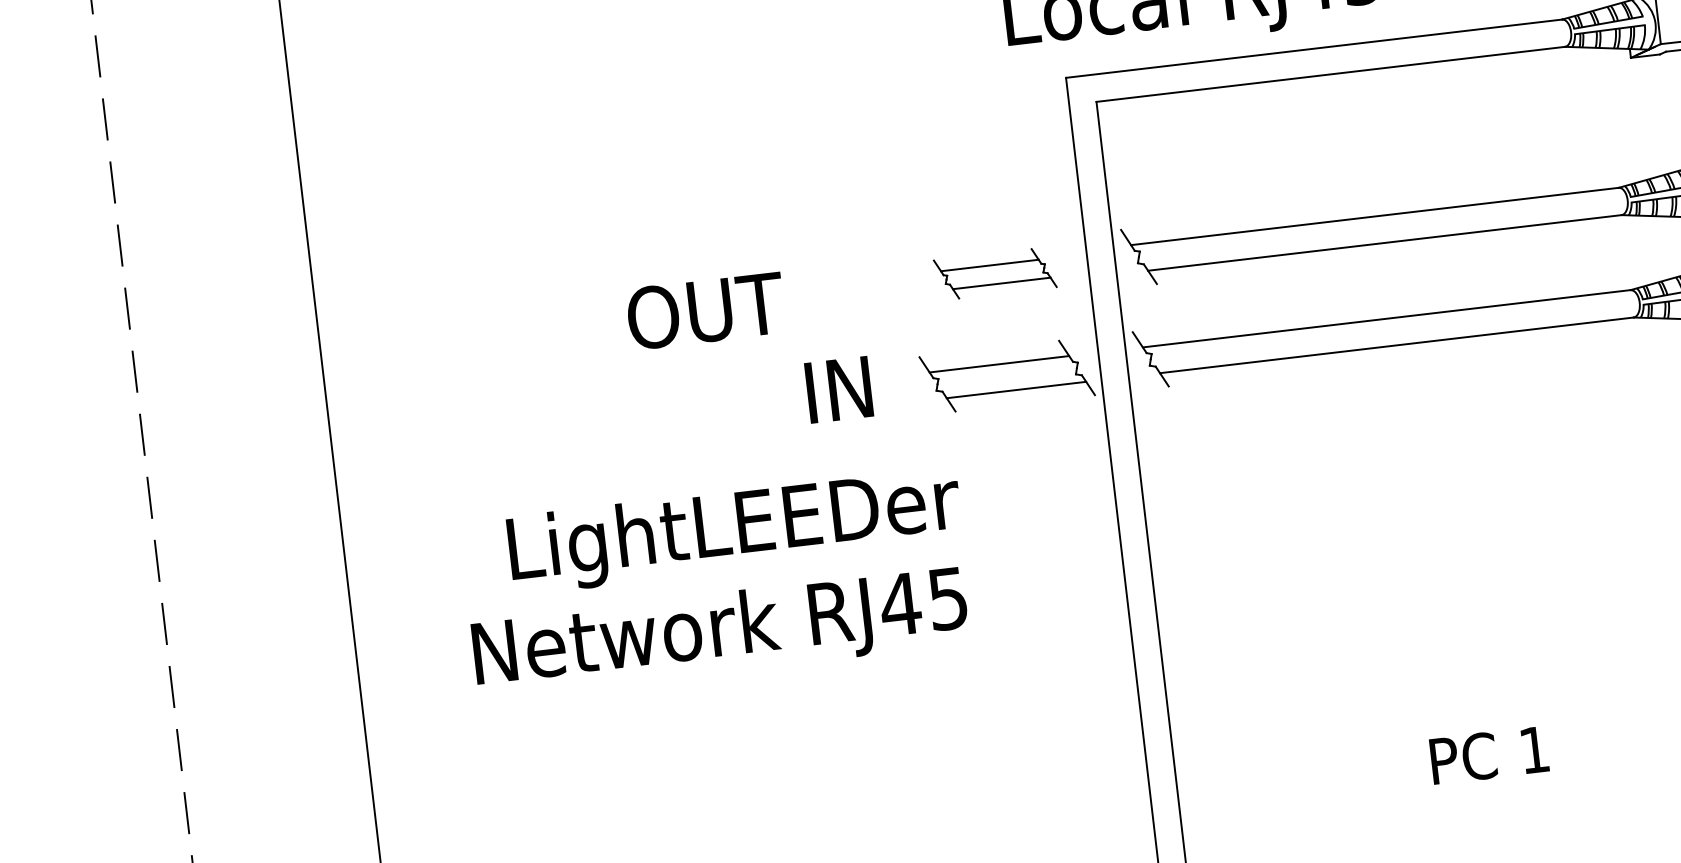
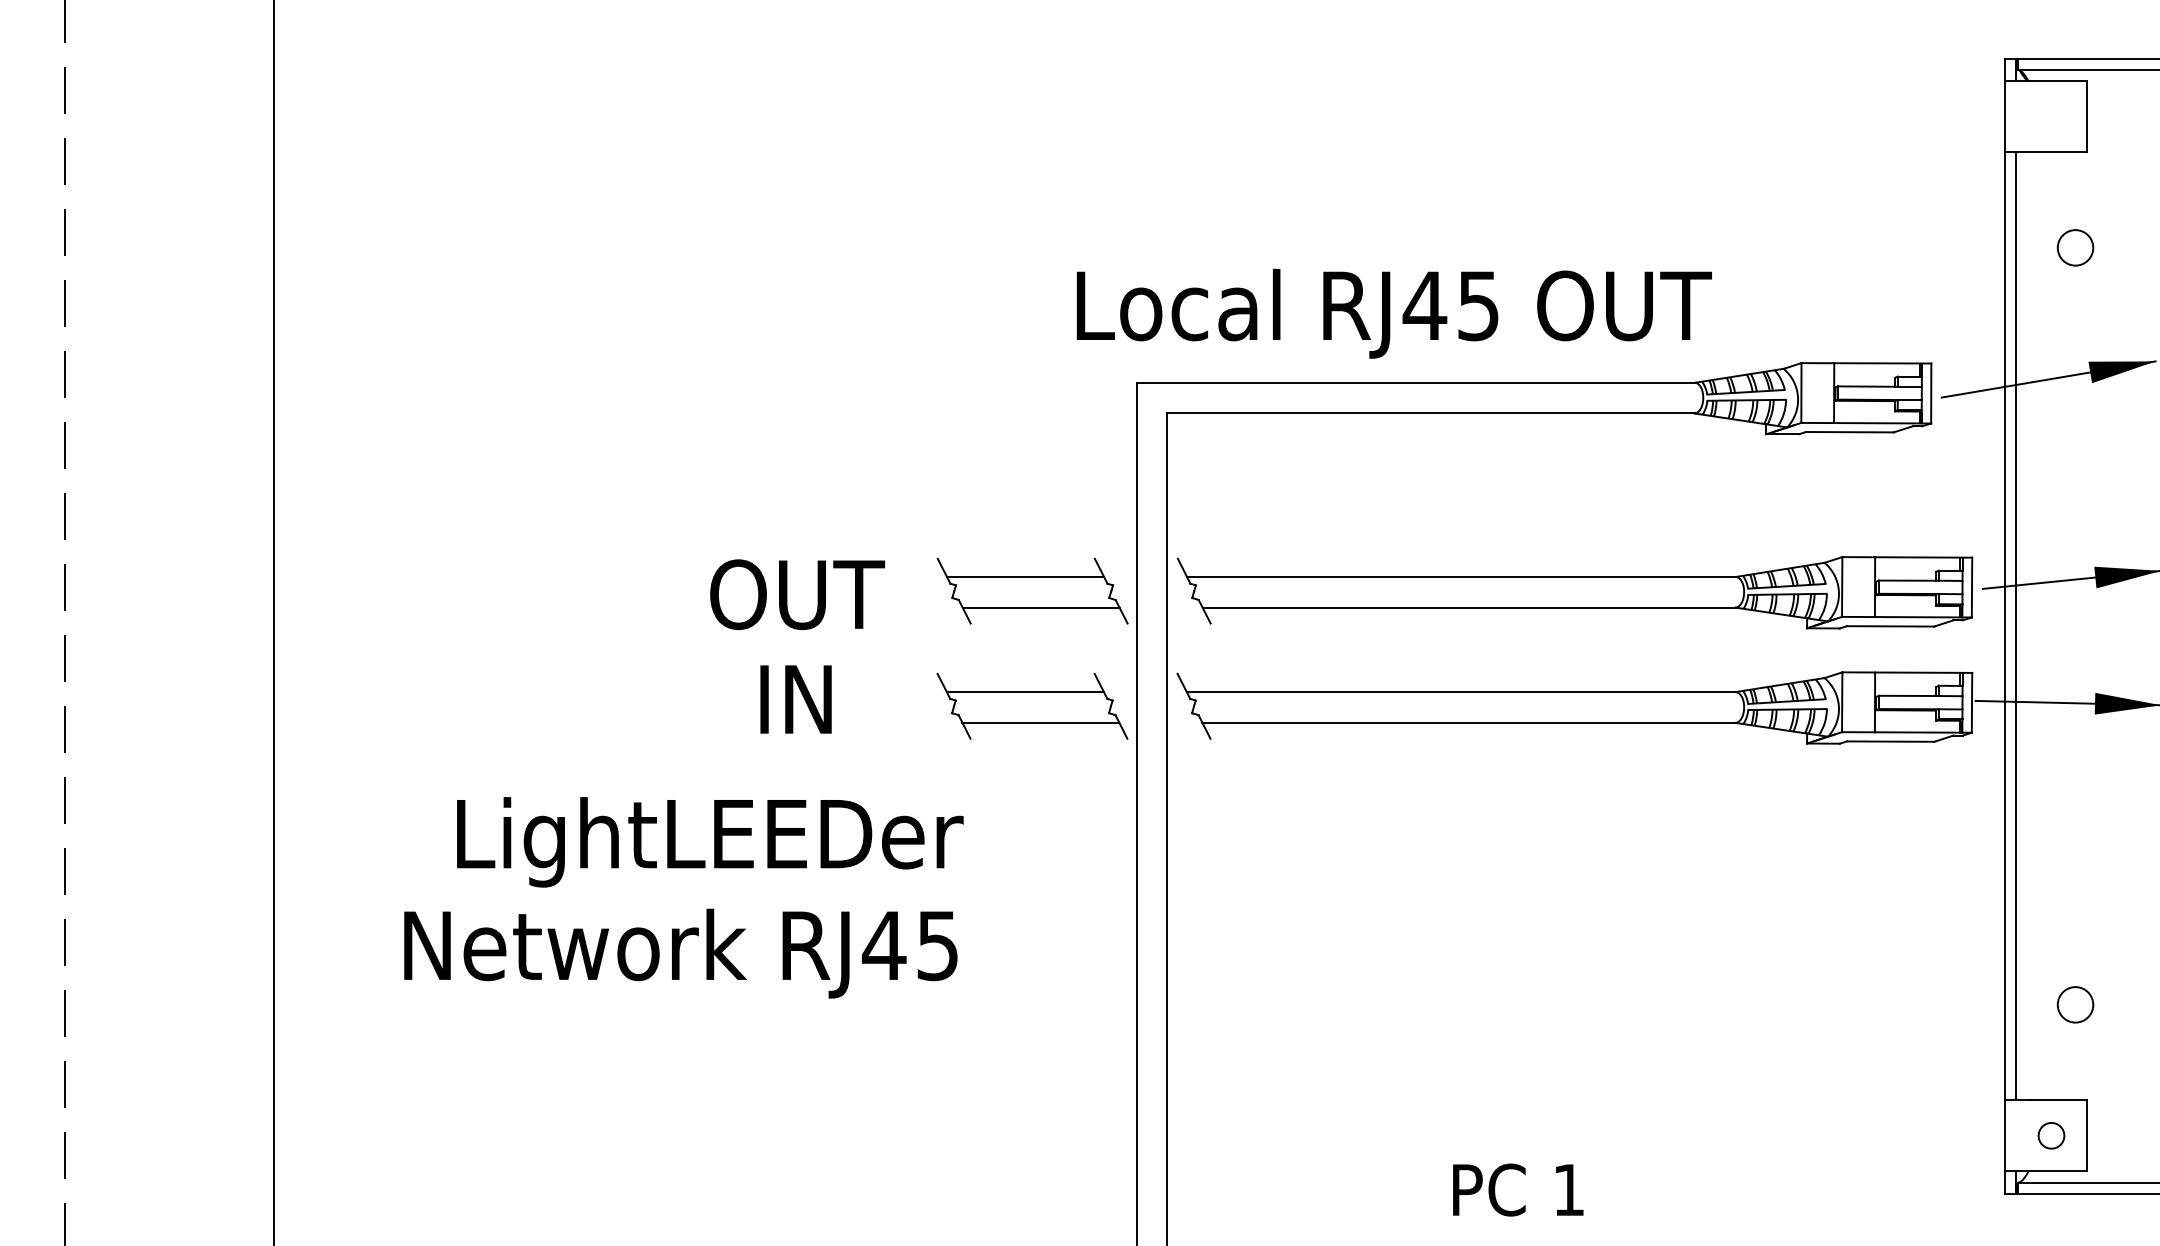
part: (995, 273) -> (1032, 590), size x1.43
text: (705, 310) -> (797, 594), moved
text: (838, 389) -> (795, 699), moved

